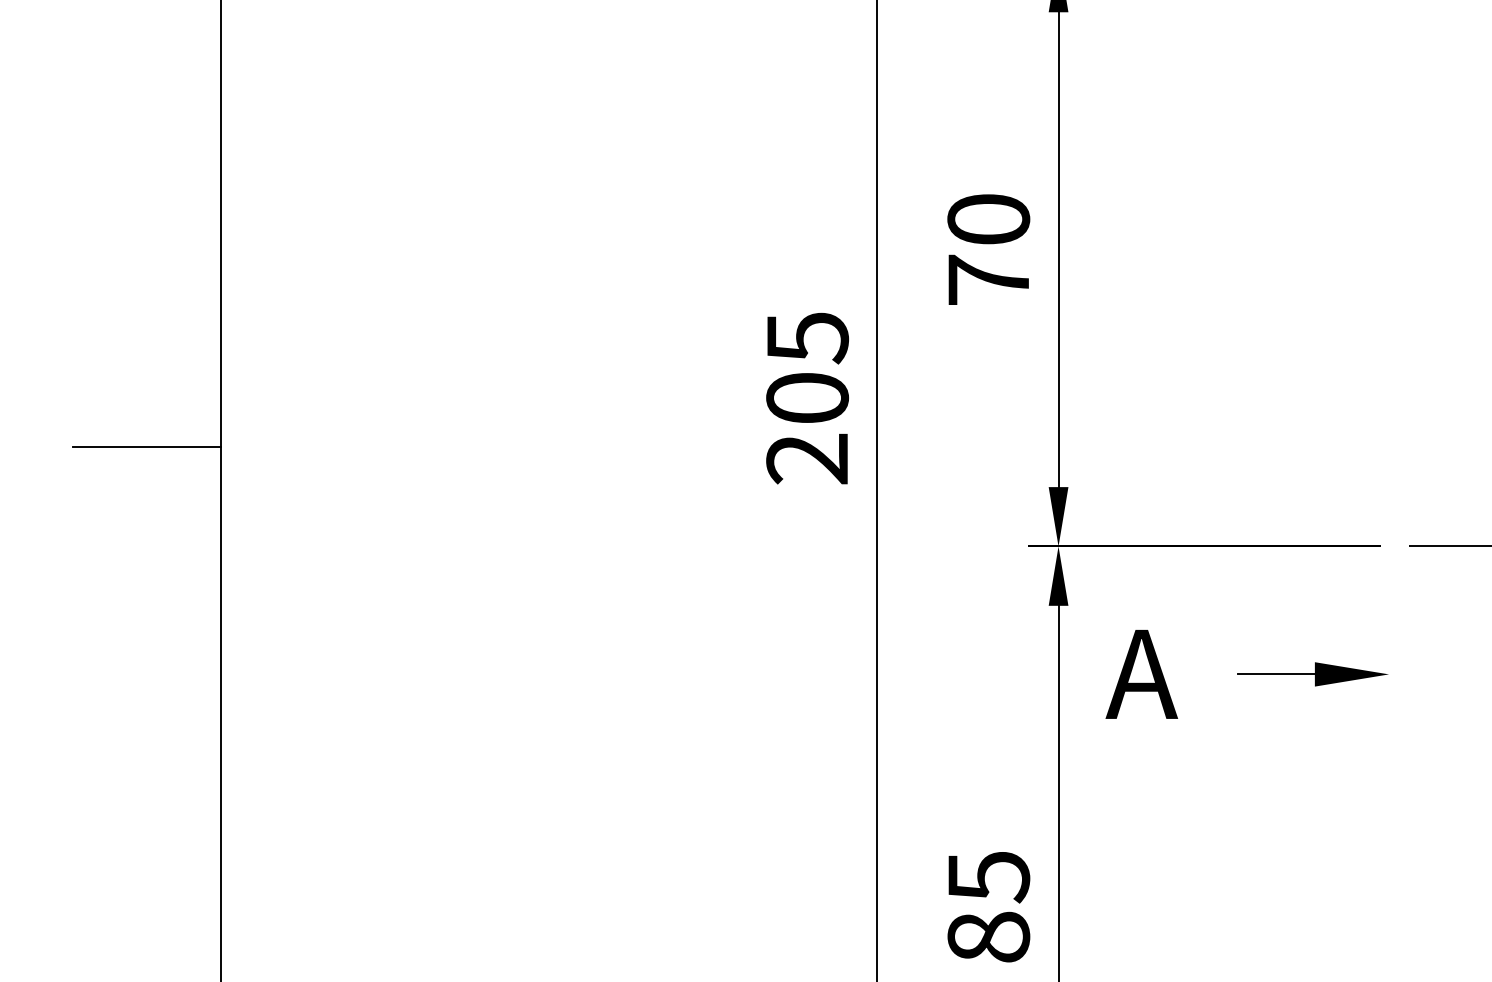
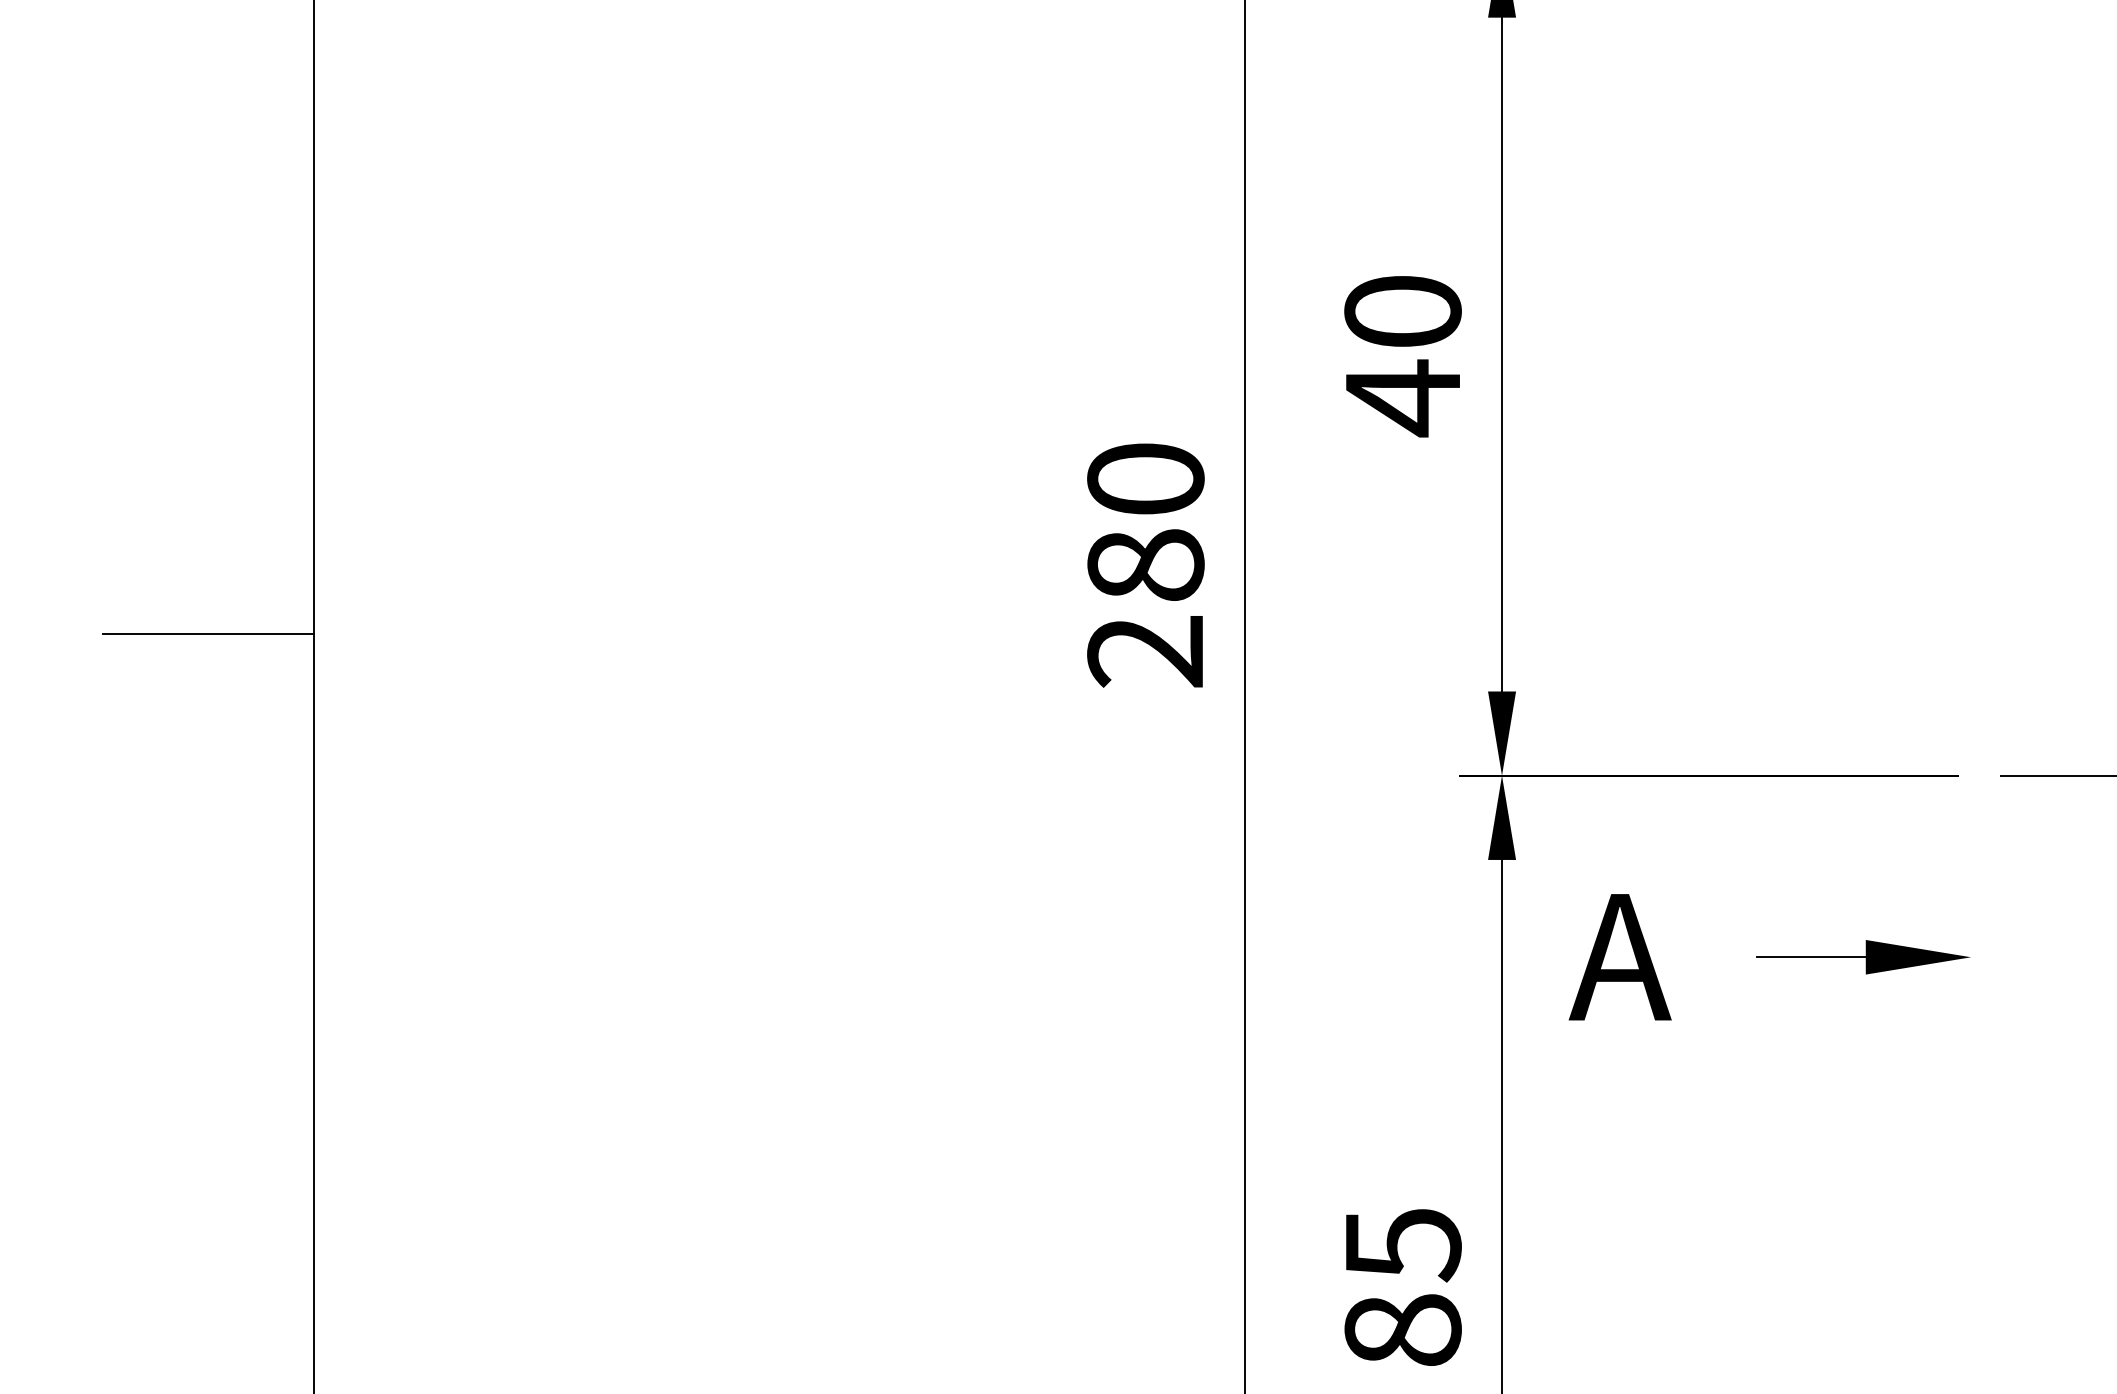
text: (988, 280) -> (1402, 398), 70 -> 40
text: (807, 367) -> (1145, 521), 205 -> 280

